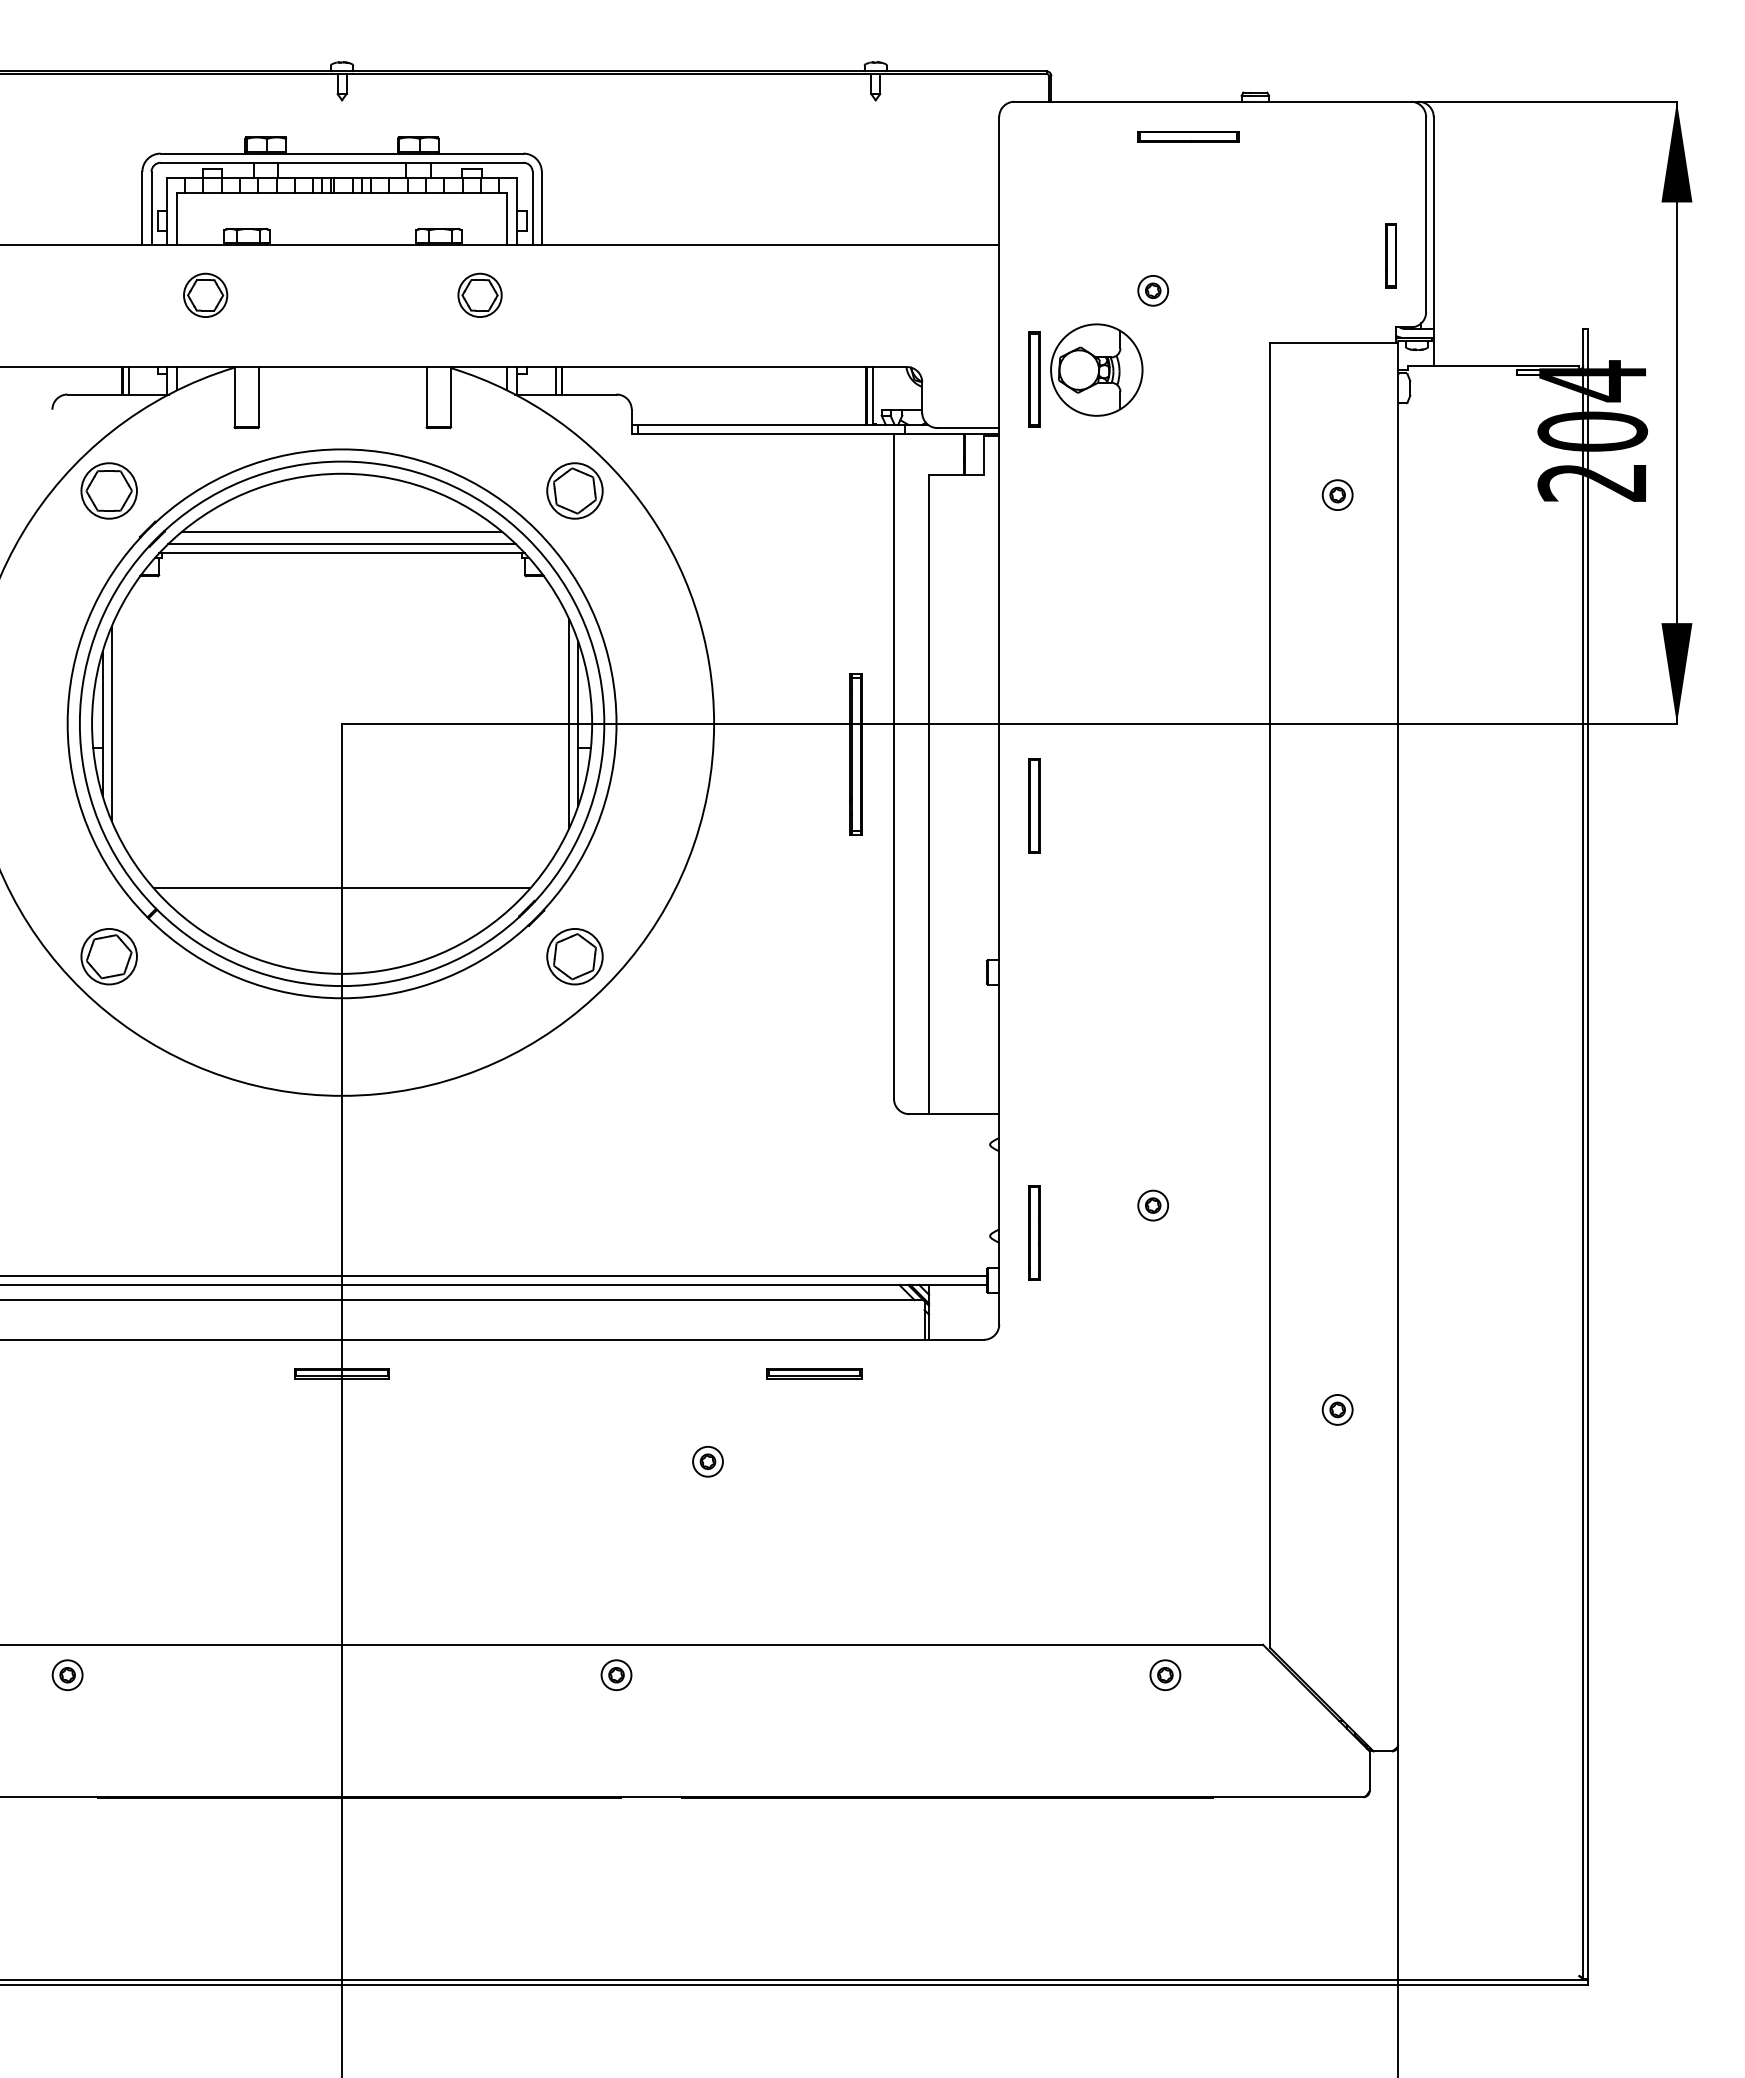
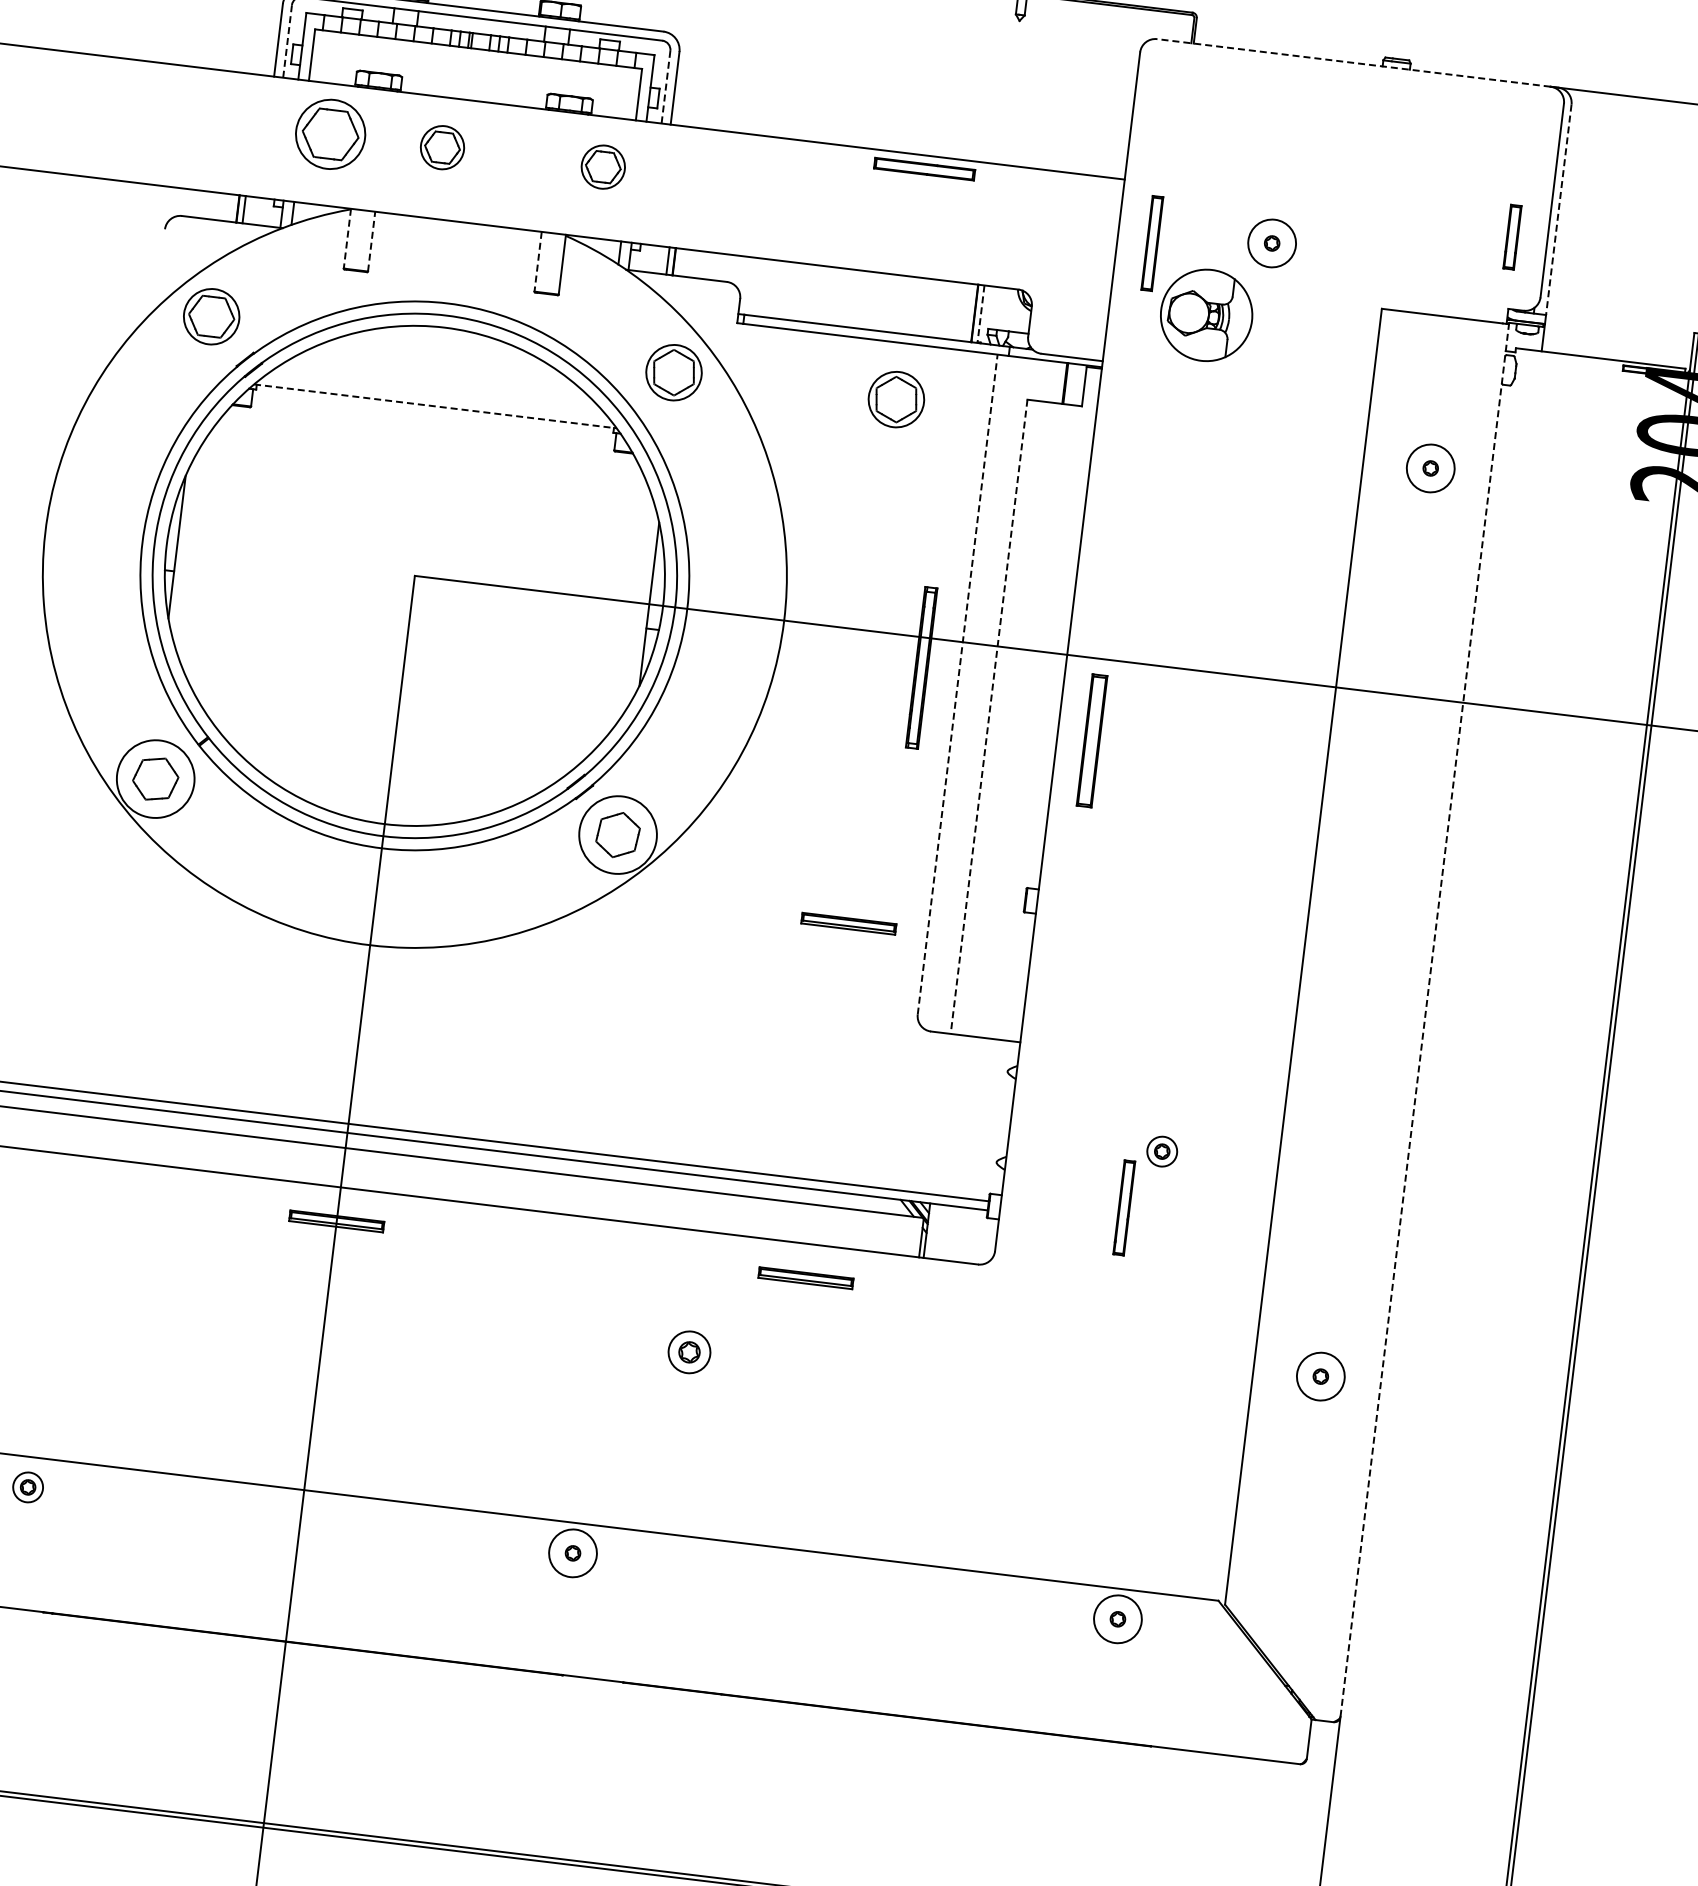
line: (1212, 101) -> (1353, 62), solid -> dashed
part: (1188, 136) -> (924, 168), moved
line: (151, 208) -> (287, 41), solid -> dashed
line: (532, 208) -> (665, 87), solid -> dashed
line: (1433, 222) -> (1558, 209), solid -> dashed
circle: (1153, 290) -> (1272, 243), size x1.6
part: (205, 294) -> (330, 133), size x1.6
part: (317, 294) -> (442, 146), added
part: (1034, 379) -> (1152, 243), moved
line: (259, 396) -> (372, 241), solid -> dashed
line: (872, 396) -> (980, 314), solid -> dashed
line: (234, 397) -> (347, 239), solid -> dashed
line: (426, 397) -> (537, 262), solid -> dashed
part: (798, 490) -> (896, 399), added
circle: (1337, 495) -> (1430, 468), size x1.6
line: (342, 531) -> (438, 385), removed
line: (341, 543) -> (435, 396), removed
line: (342, 553) -> (435, 406), solid -> dashed
line: (111, 723) -> (185, 547), removed
line: (569, 723) -> (640, 602), removed
line: (894, 766) -> (958, 684), solid -> dashed
line: (929, 795) -> (989, 717), solid -> dashed
part: (1034, 805) -> (1092, 740), size x1.4
line: (341, 888) -> (394, 739), removed
circle: (108, 956) -> (155, 778), size x1.4
circle: (574, 956) -> (617, 834), size x1.4
part: (814, 1016) -> (848, 923), added
line: (1398, 1043) -> (1425, 1020), solid -> dashed
part: (1034, 1232) -> (1124, 1207), moved
circle: (1337, 1409) -> (1320, 1376), size x1.6
part: (707, 1461) -> (689, 1352), size x1.4
circle: (616, 1675) -> (572, 1553), size x1.6
circle: (1165, 1675) -> (1117, 1619), size x1.6

